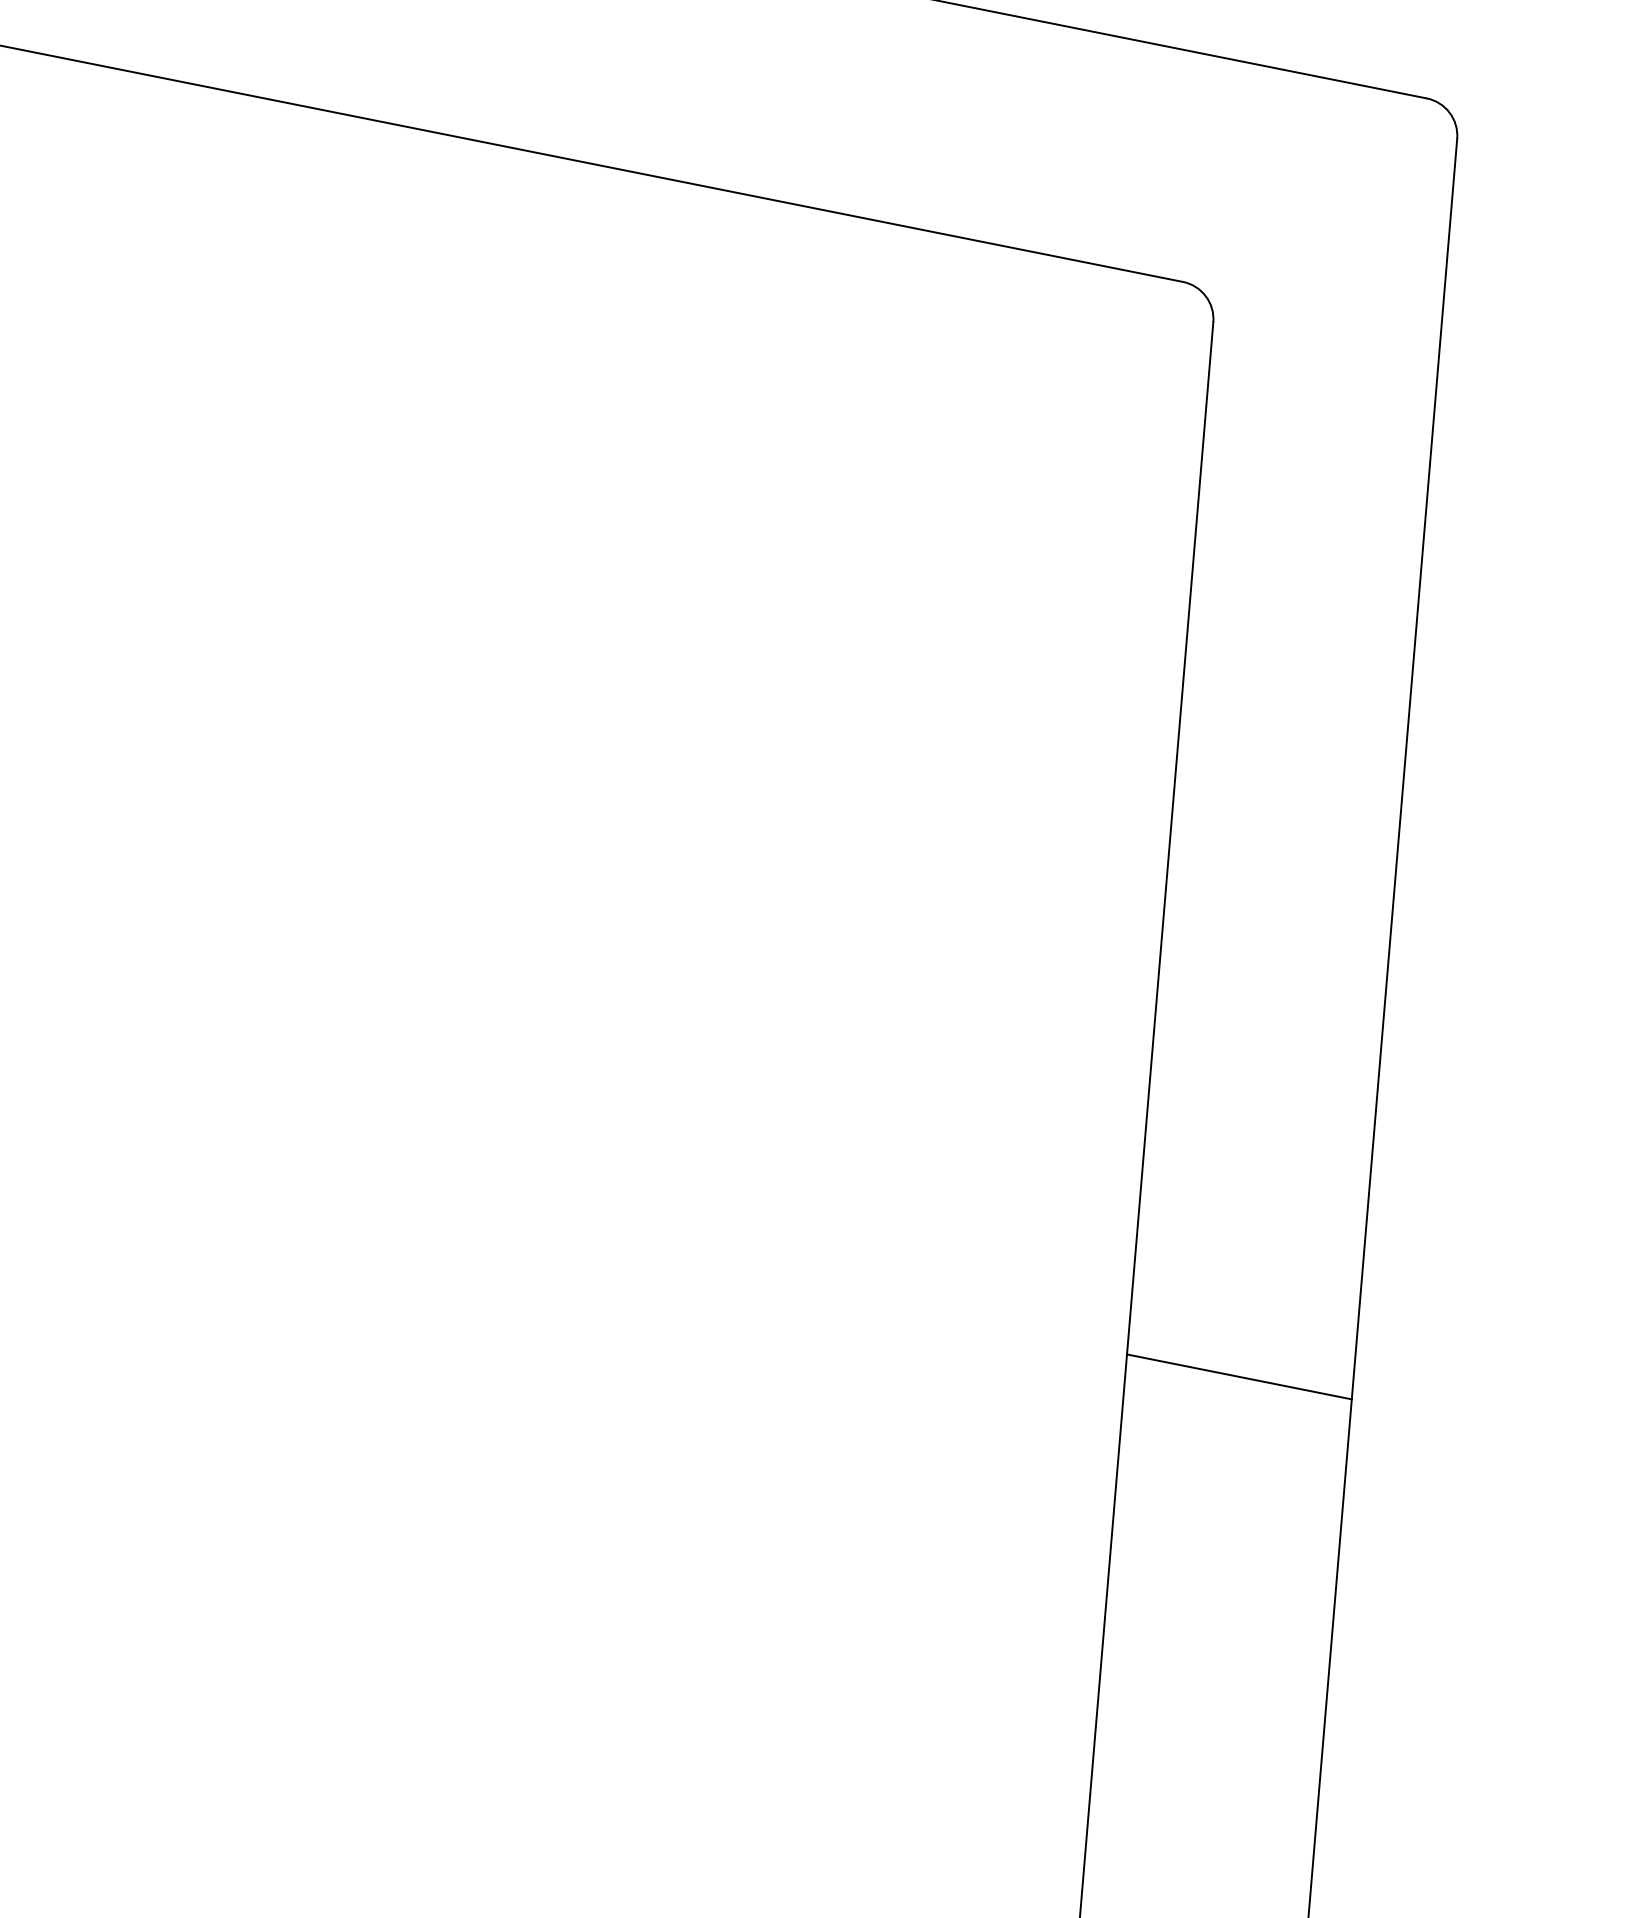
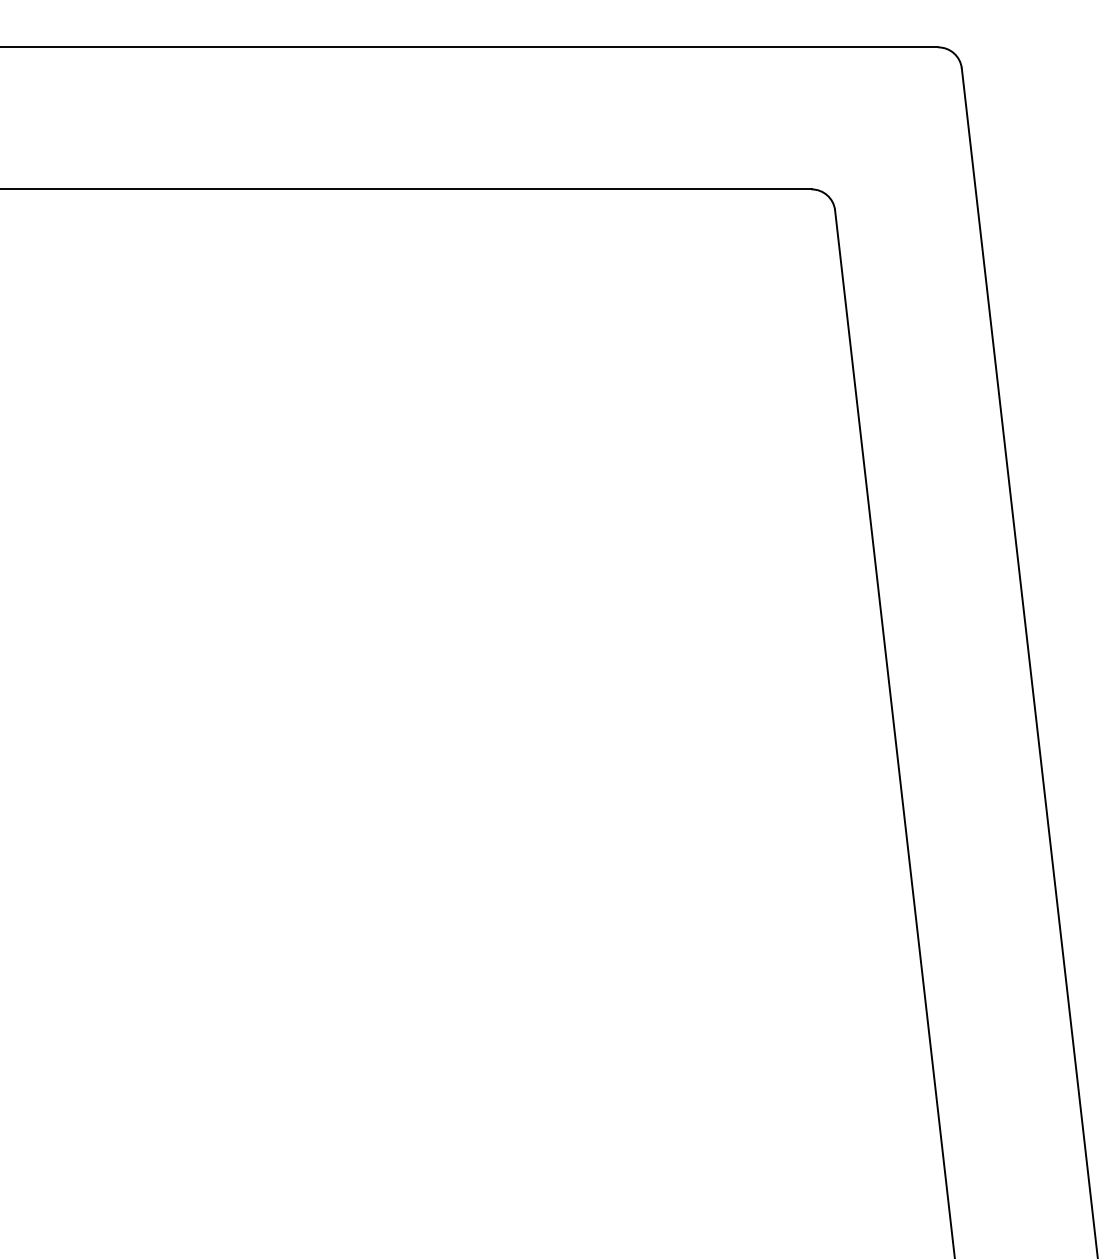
line: (1238, 1377) -> (979, 852), removed

